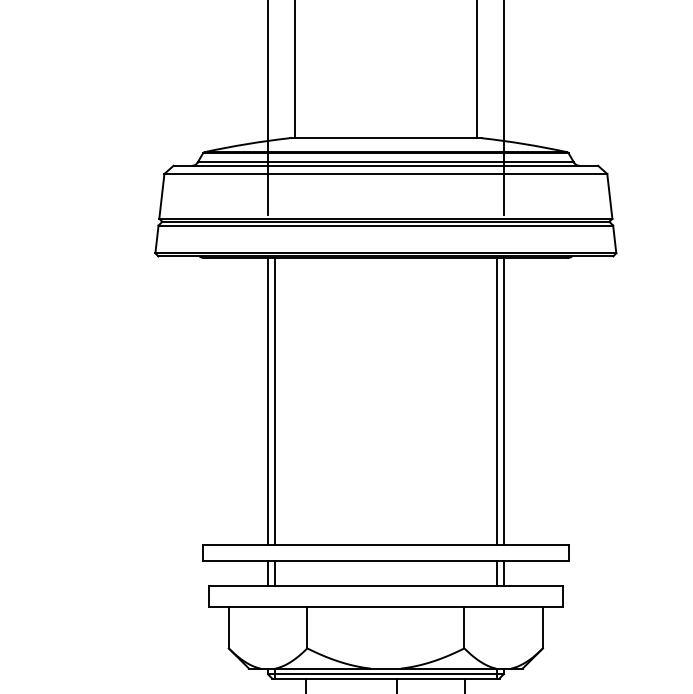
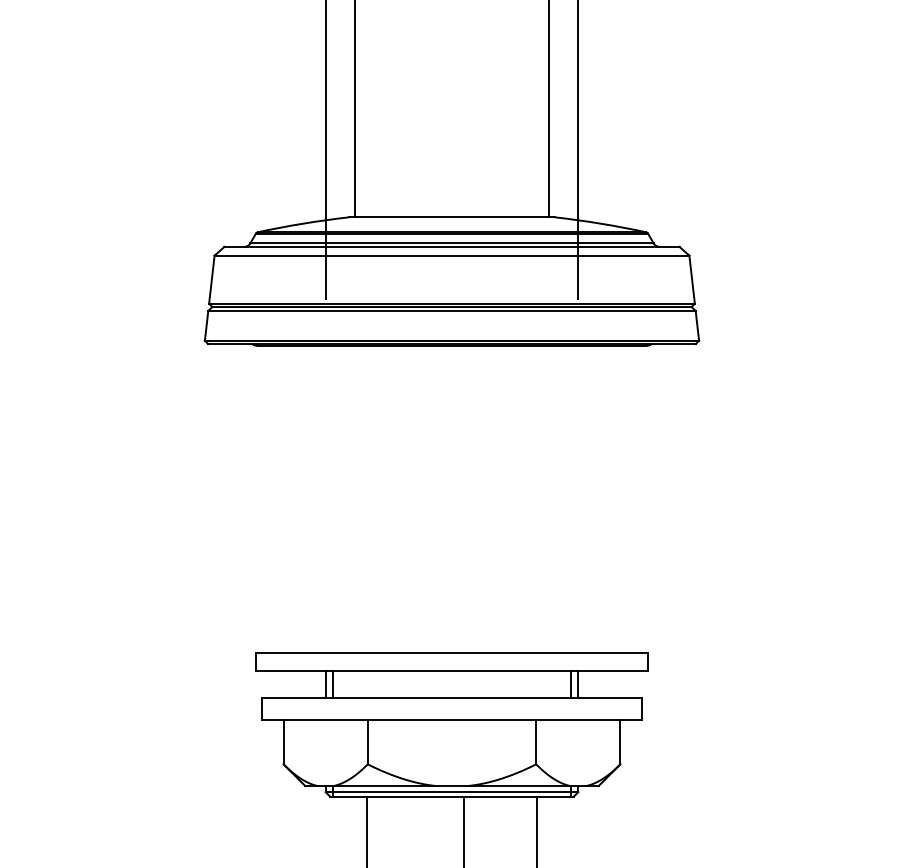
line: (267, 401) -> (325, 499), removed
line: (275, 401) -> (333, 499), removed
line: (496, 401) -> (570, 499), removed
line: (503, 401) -> (578, 499), removed

